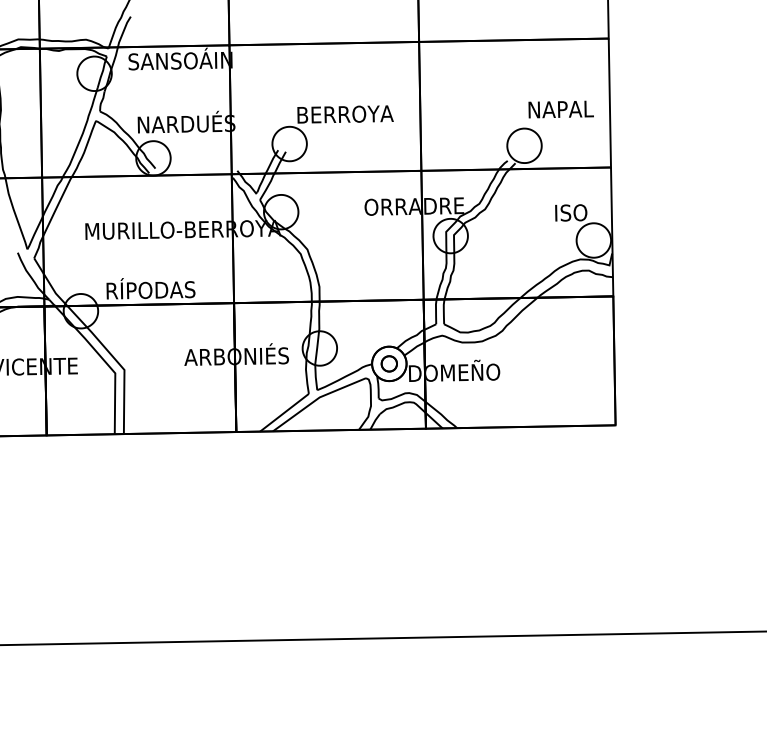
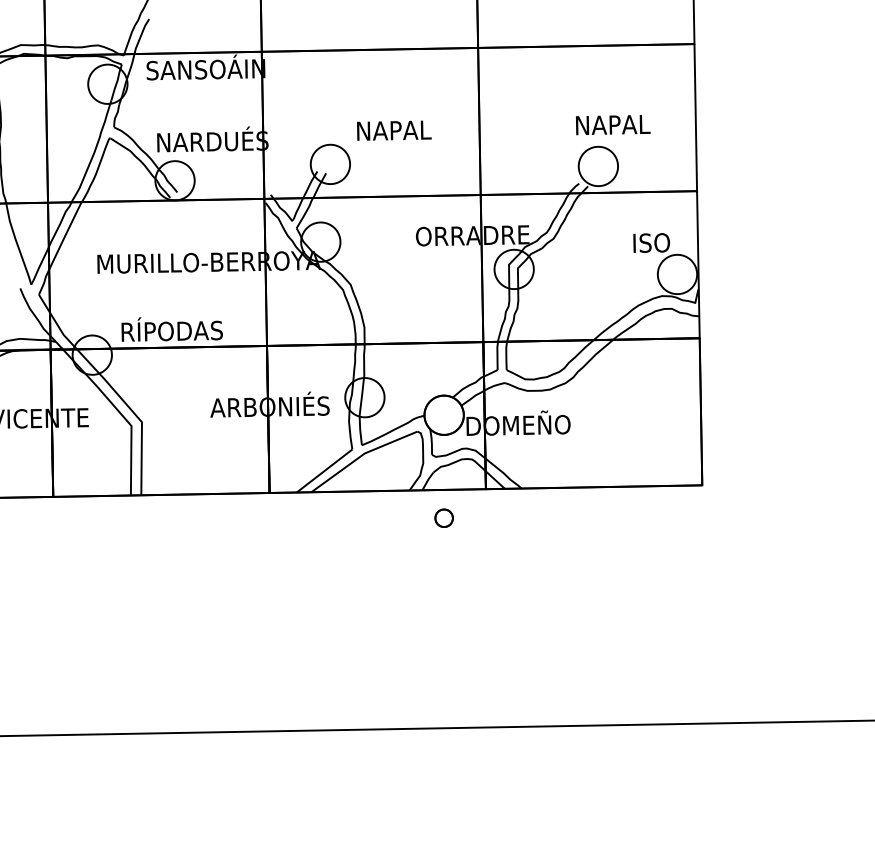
text: (561, 109) -> (613, 125), moved
text: (345, 114) -> (394, 130), BERROYA -> NAPAL
part: (388, 363) -> (443, 517), moved

